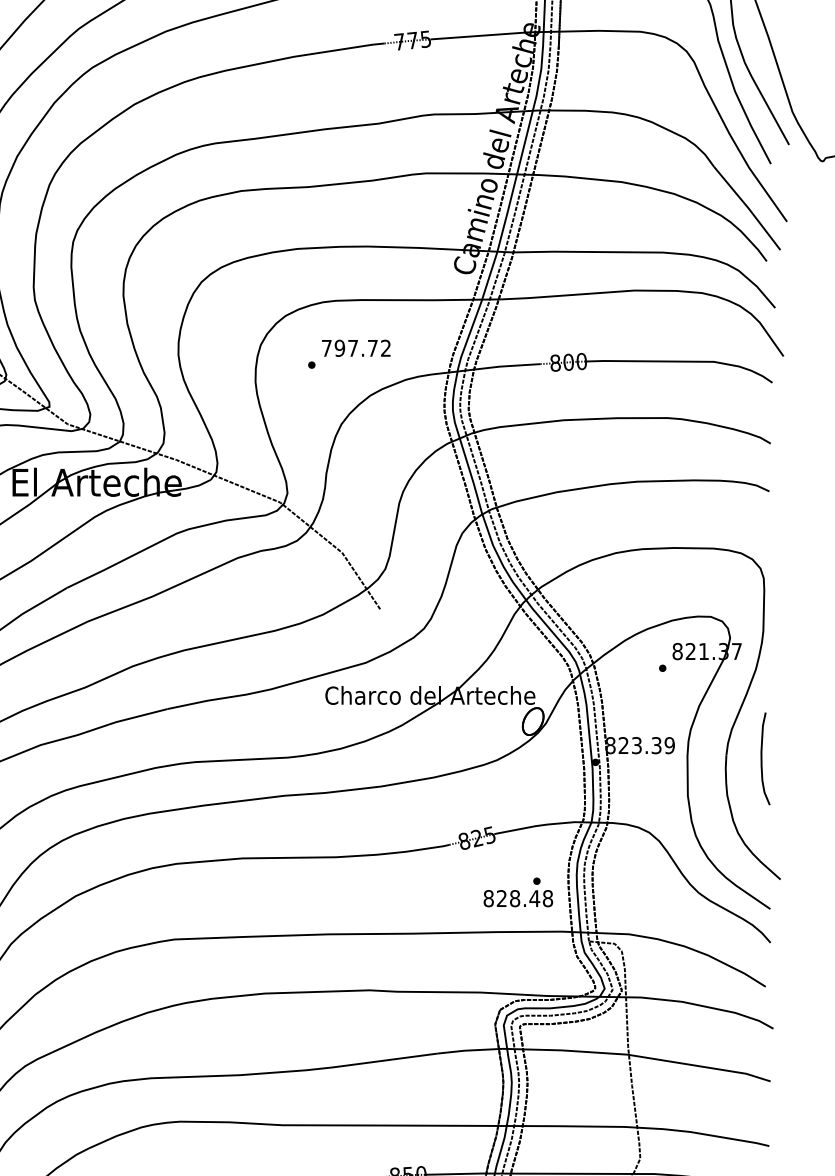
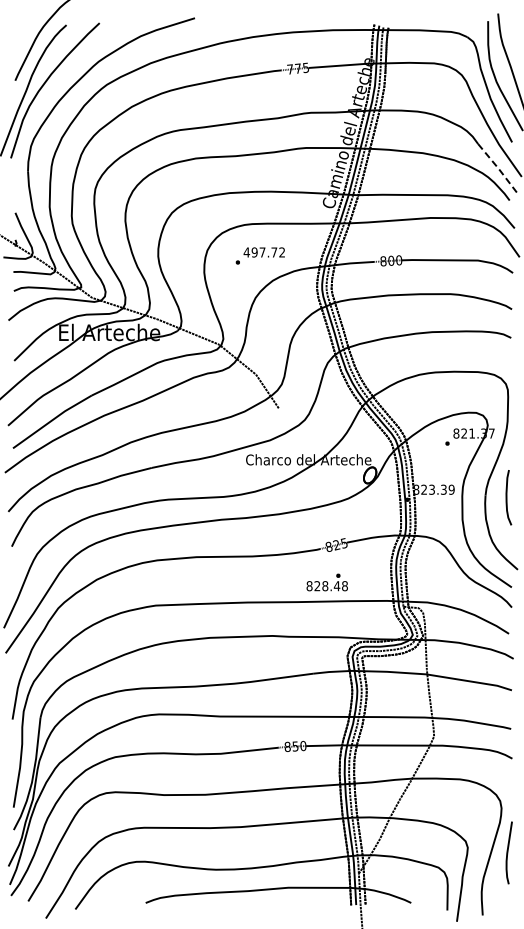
line: (748, 207) -> (498, 168), solid -> dashed
text: (326, 348) -> (246, 252), 797.72 -> 497.72
text: (517, 892) -> (326, 582), moved

